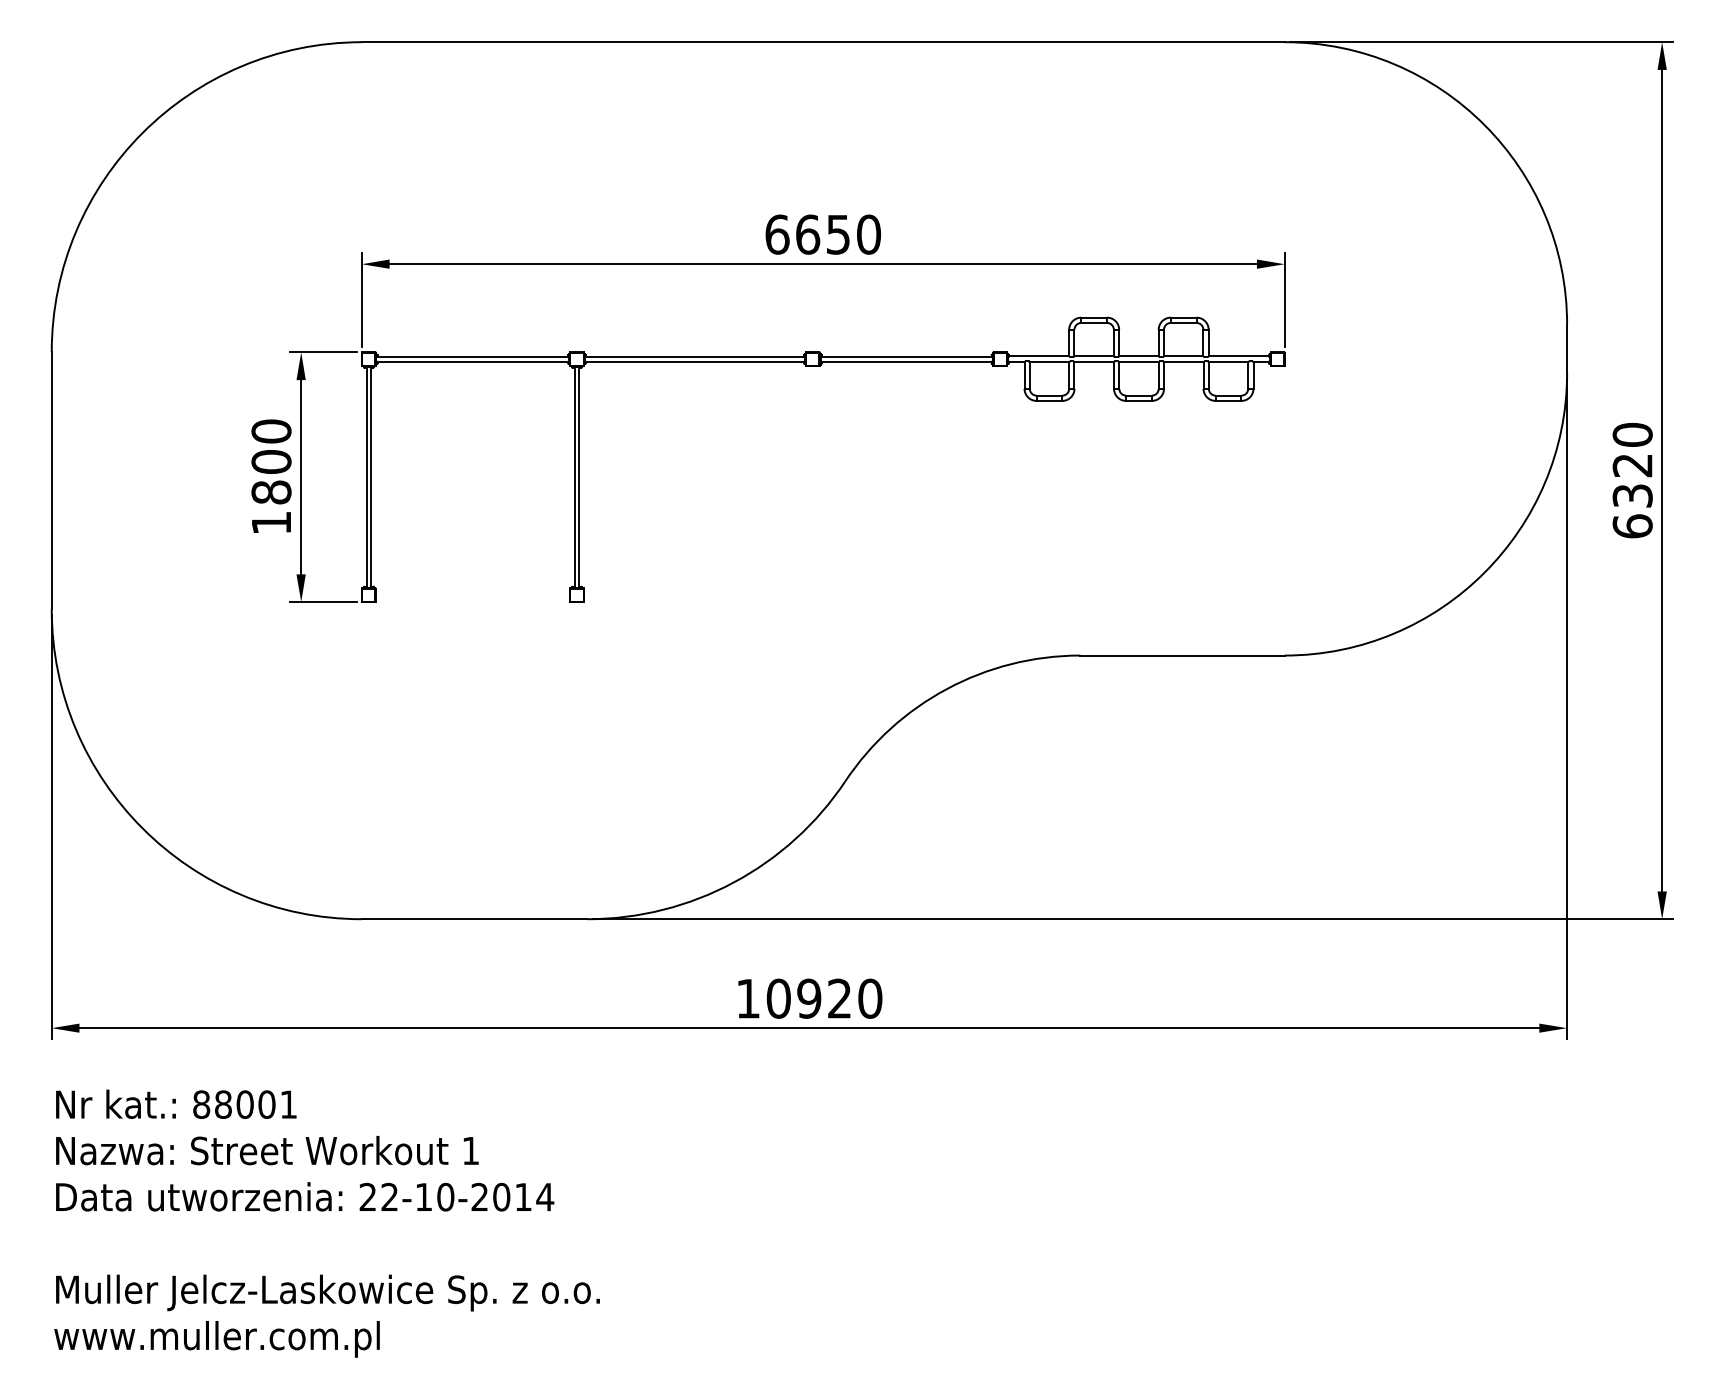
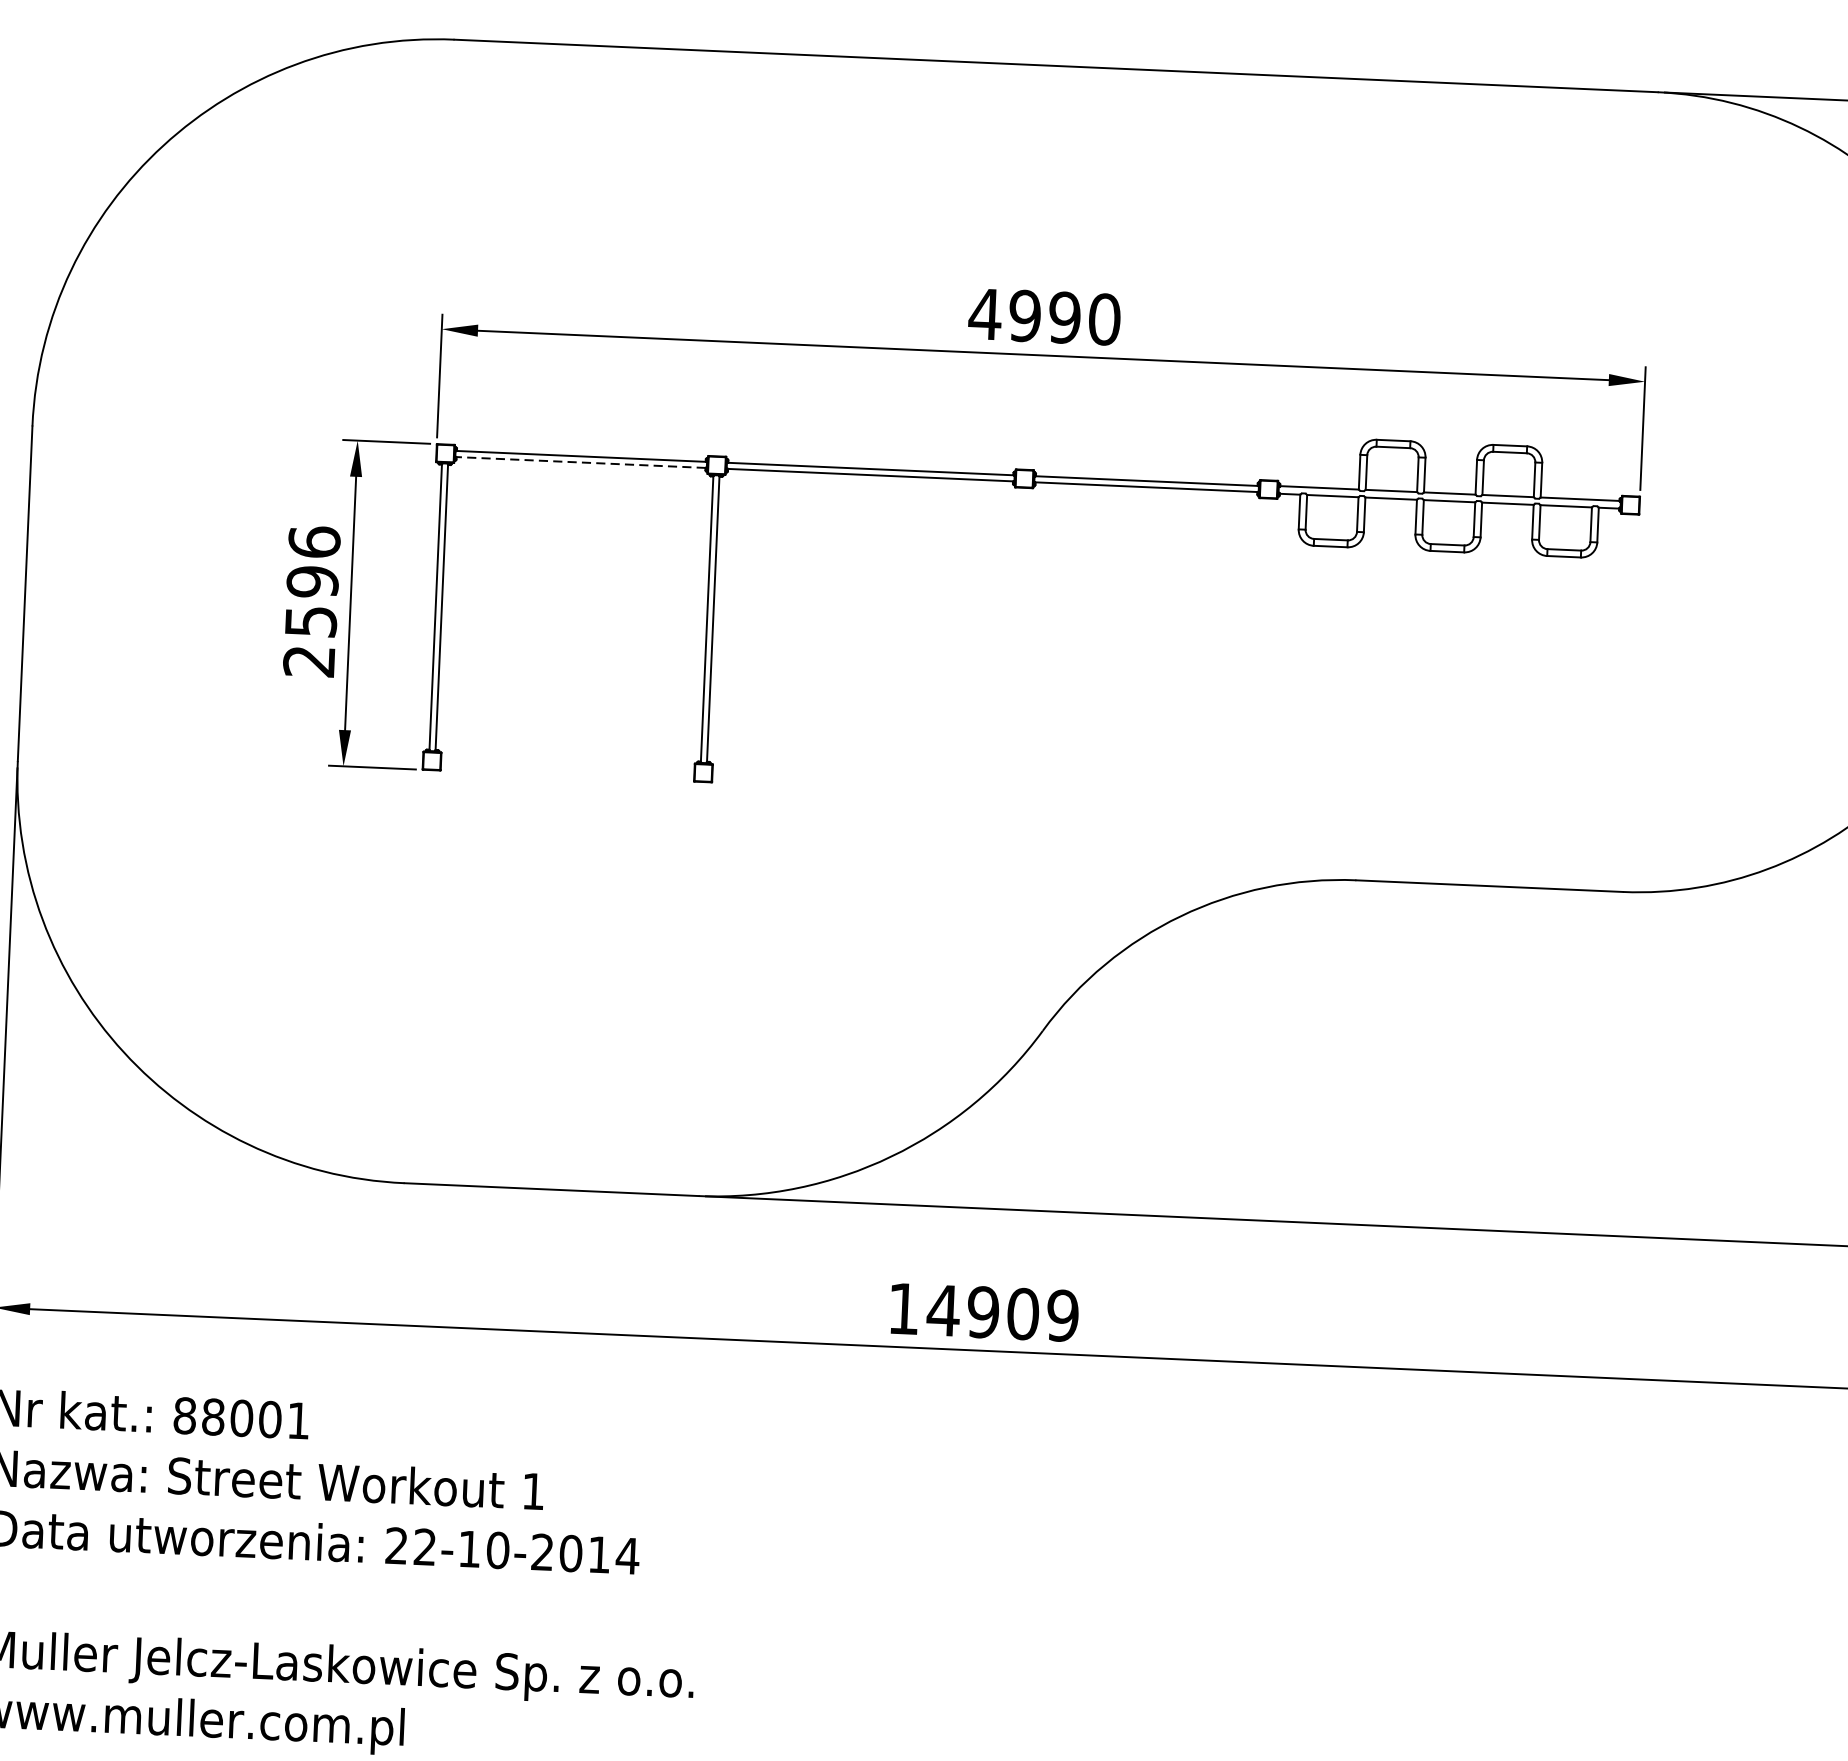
text: (807, 234) -> (1024, 315), 6650 -> 4990
line: (472, 361) -> (580, 462), solid -> dashed
text: (271, 476) -> (311, 600), 1800 -> 2596
text: (824, 998) -> (1003, 1312), 10920 -> 14909

